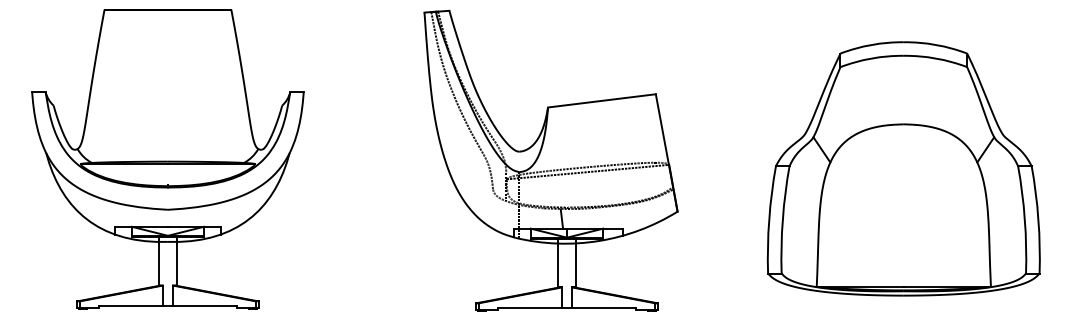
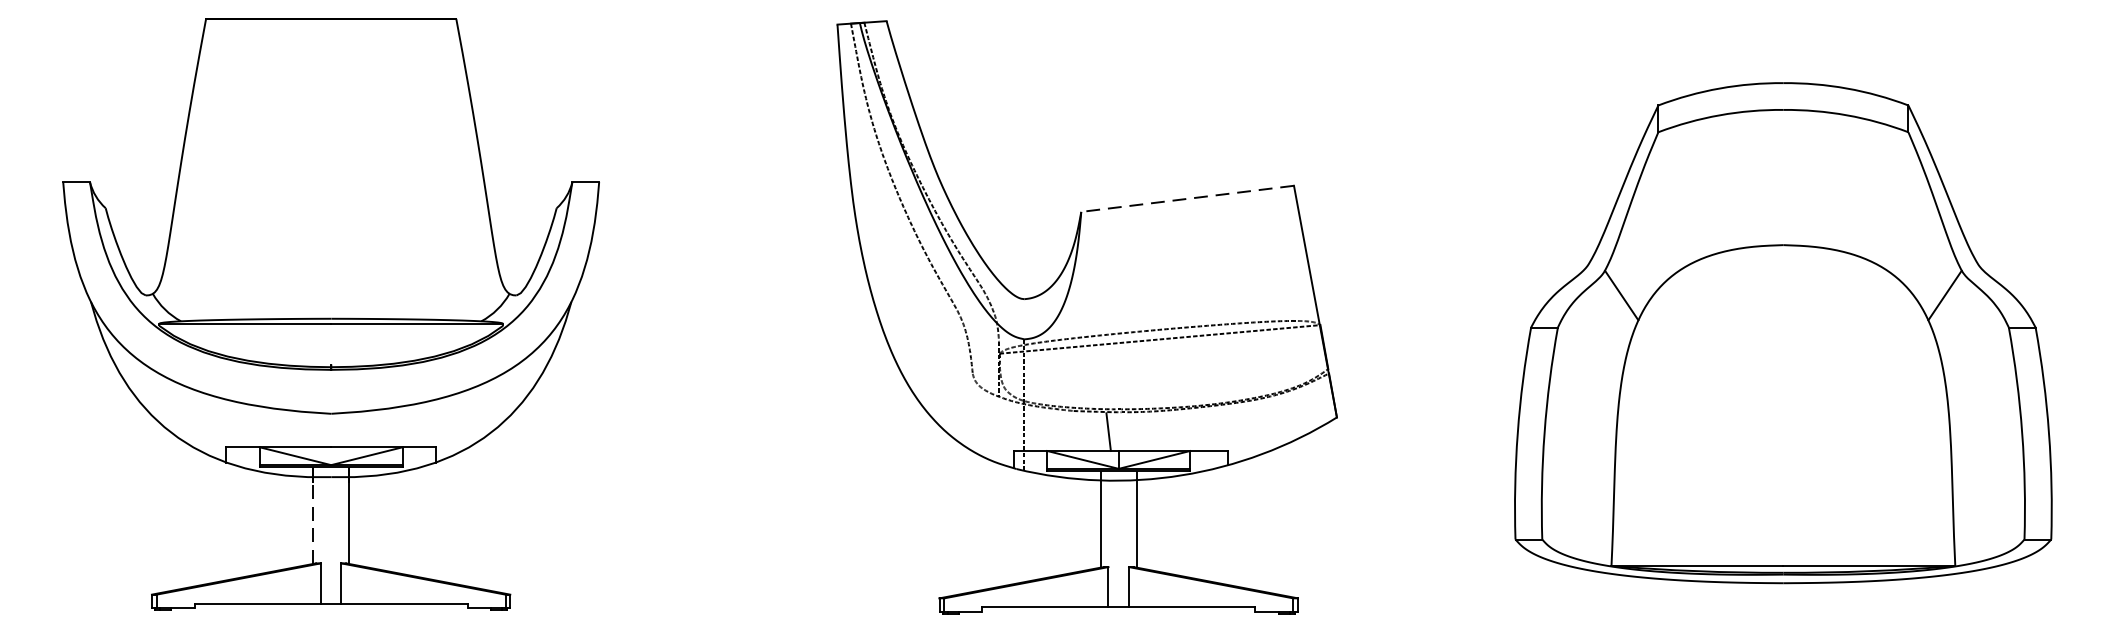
line: (601, 100) -> (1186, 198), solid -> dashed
line: (158, 265) -> (312, 523), solid -> dashed

